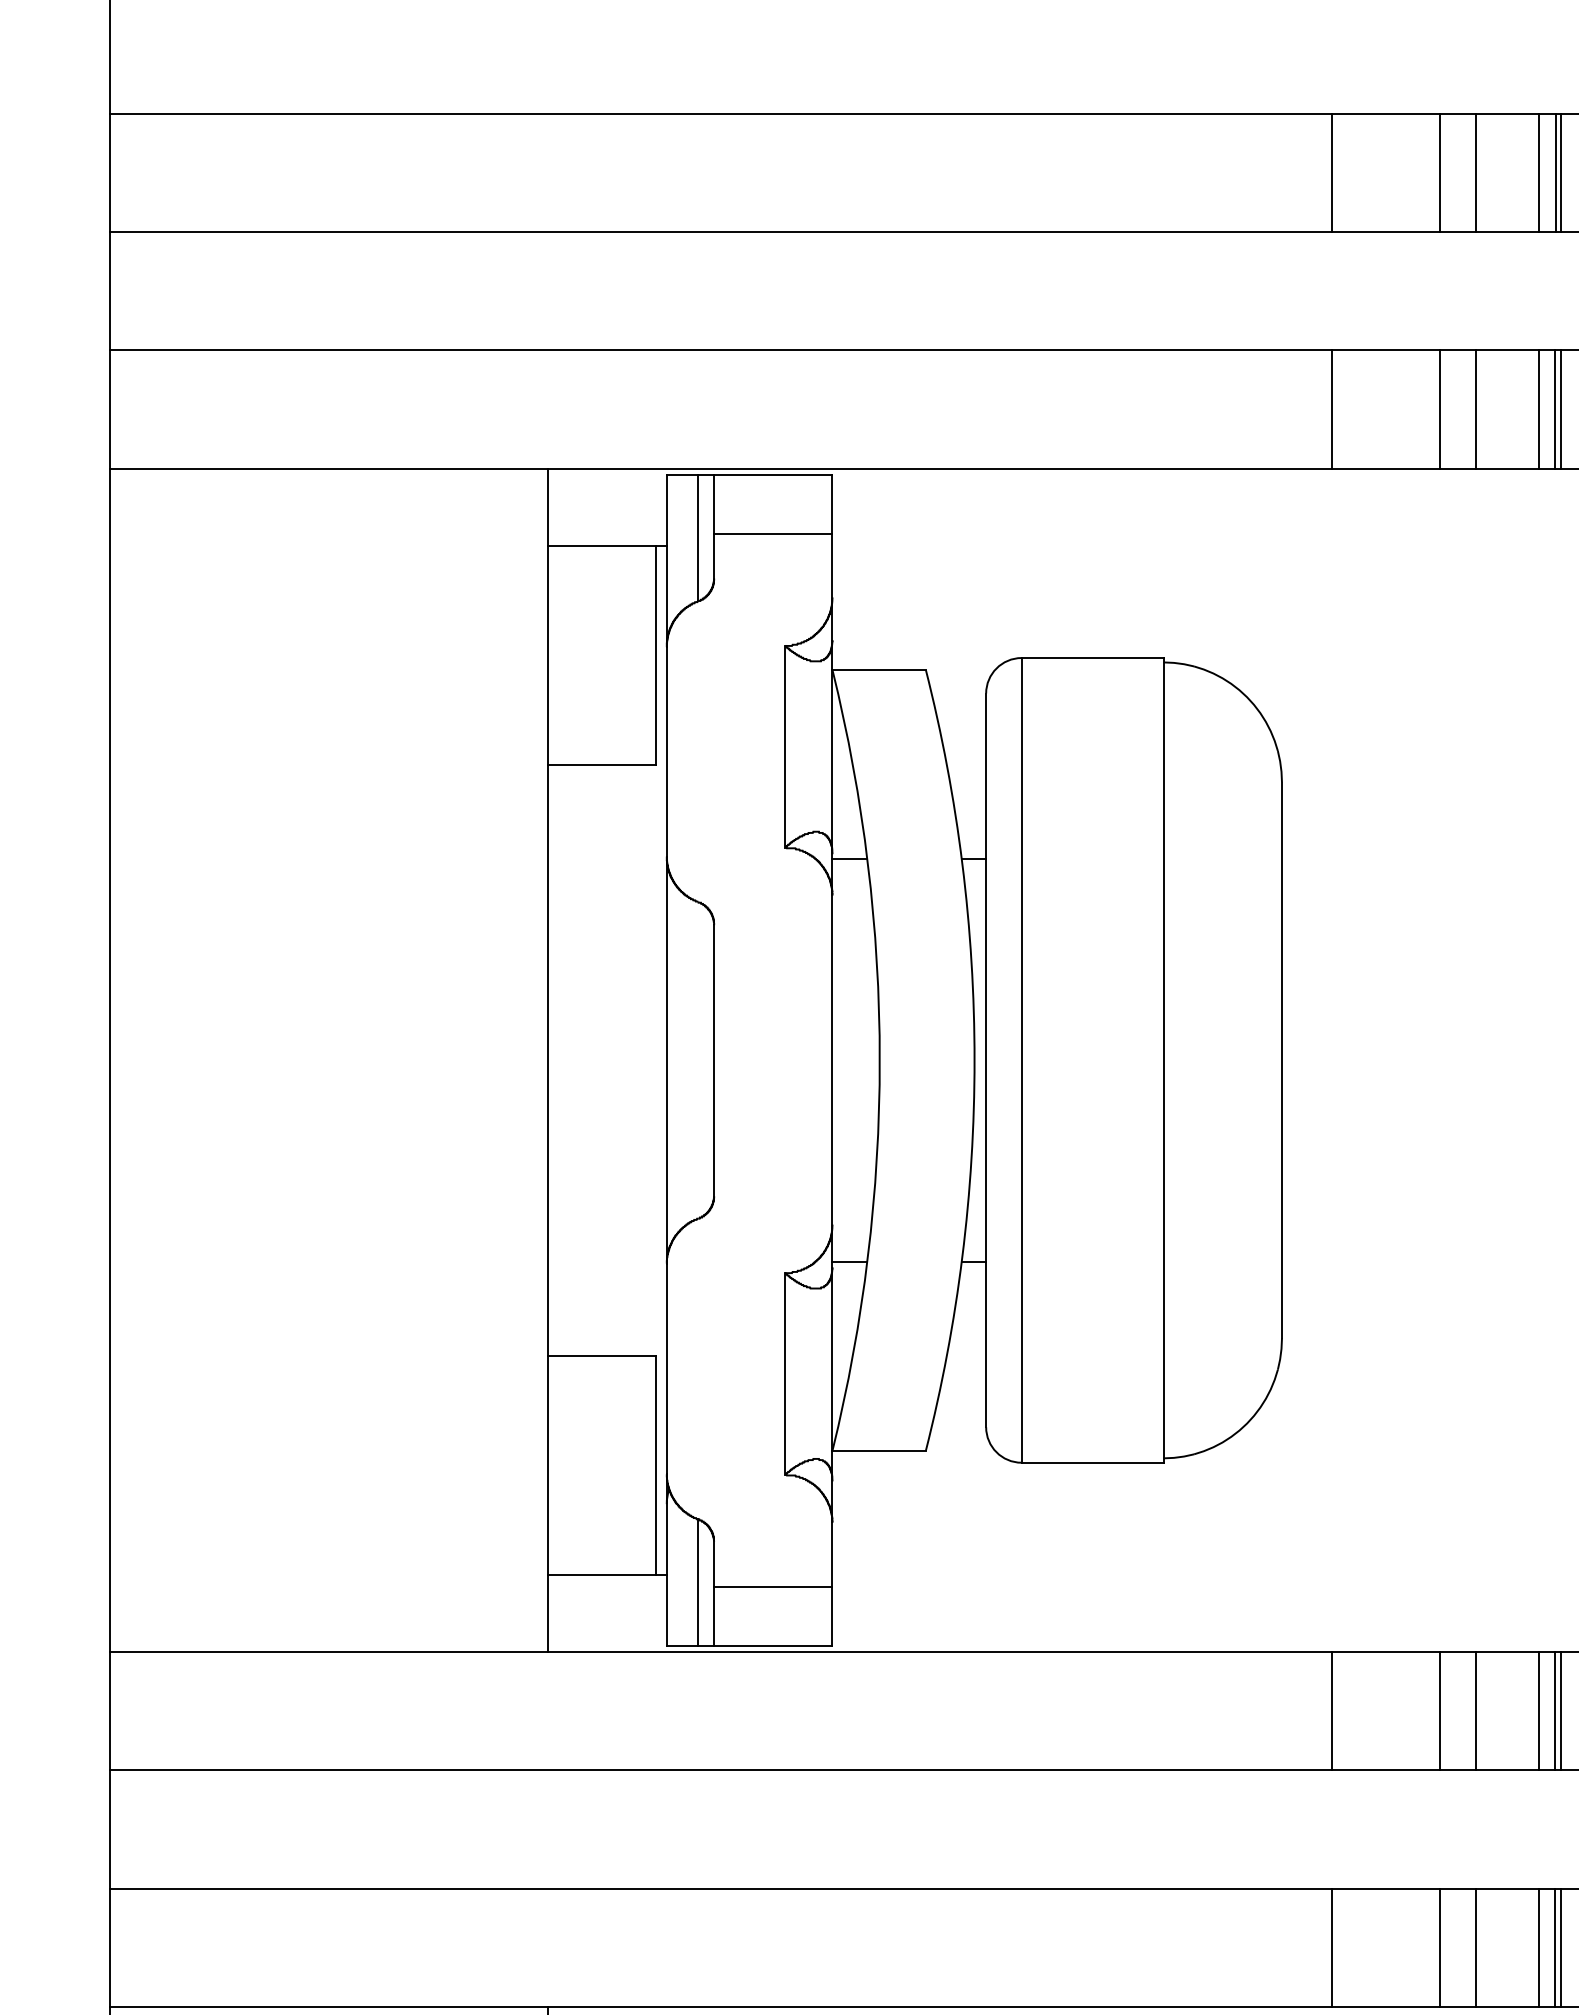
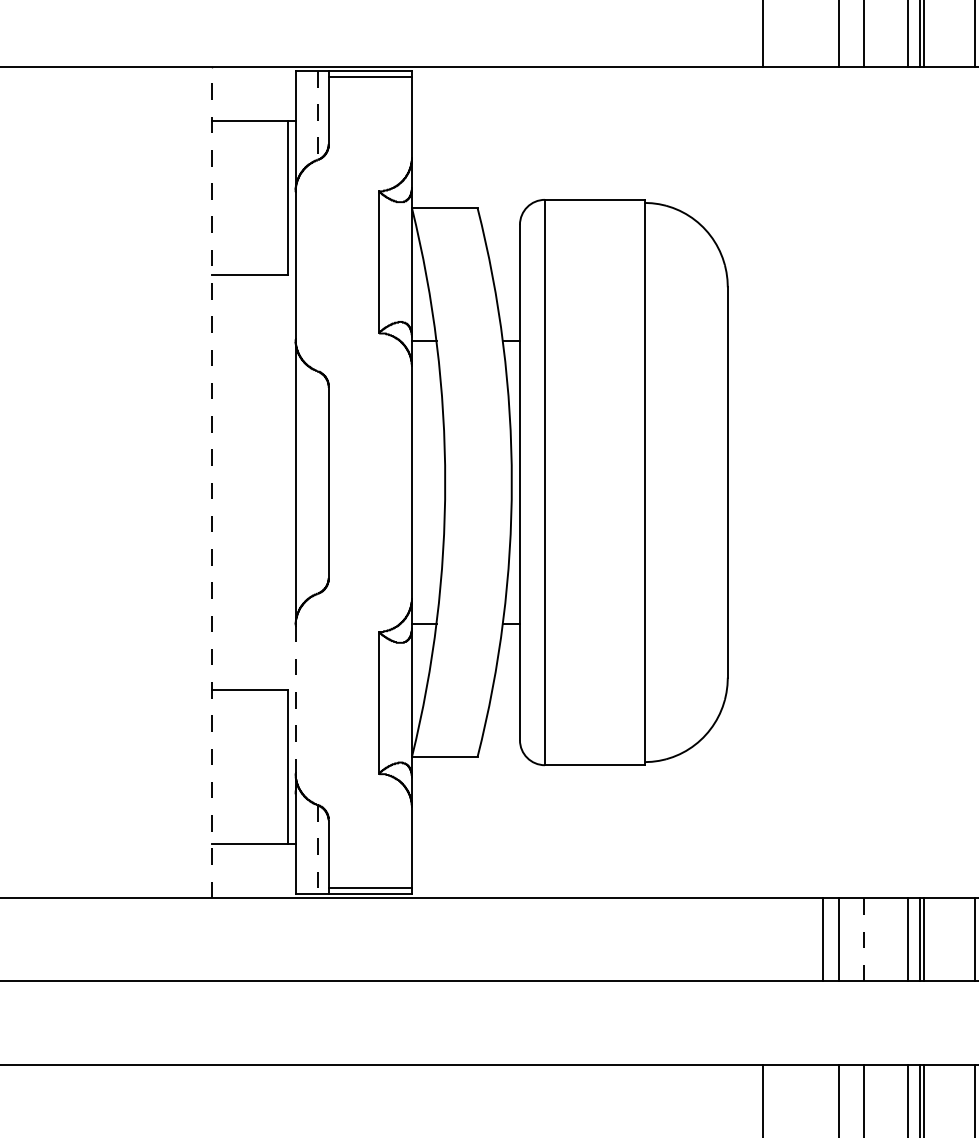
line: (773, 533) -> (370, 77), moved
line: (698, 538) -> (317, 115), solid -> dashed
line: (548, 1060) -> (212, 482), solid -> dashed
line: (666, 1369) -> (295, 699), solid -> dashed
line: (698, 1583) -> (317, 850), solid -> dashed
line: (773, 1586) -> (370, 887), moved
line: (1332, 1711) -> (823, 940), moved
line: (1475, 1711) -> (863, 940), solid -> dashed

